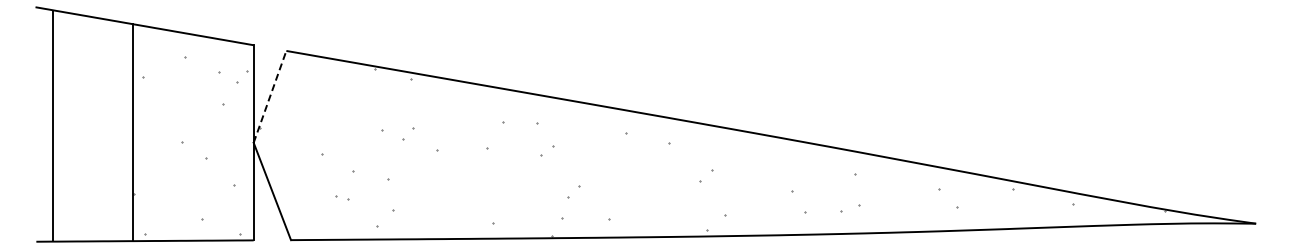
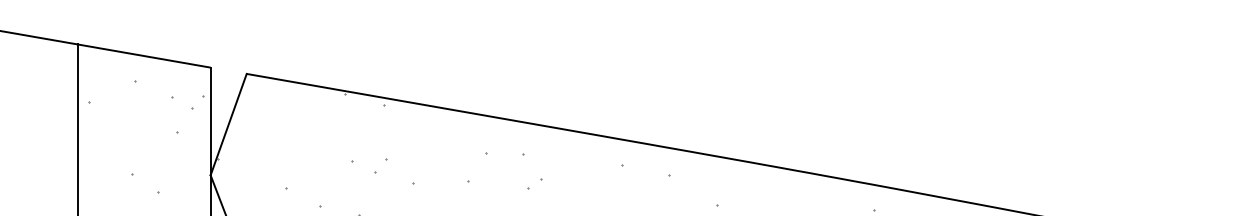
line: (270, 96) -> (229, 124), dashed -> solid

